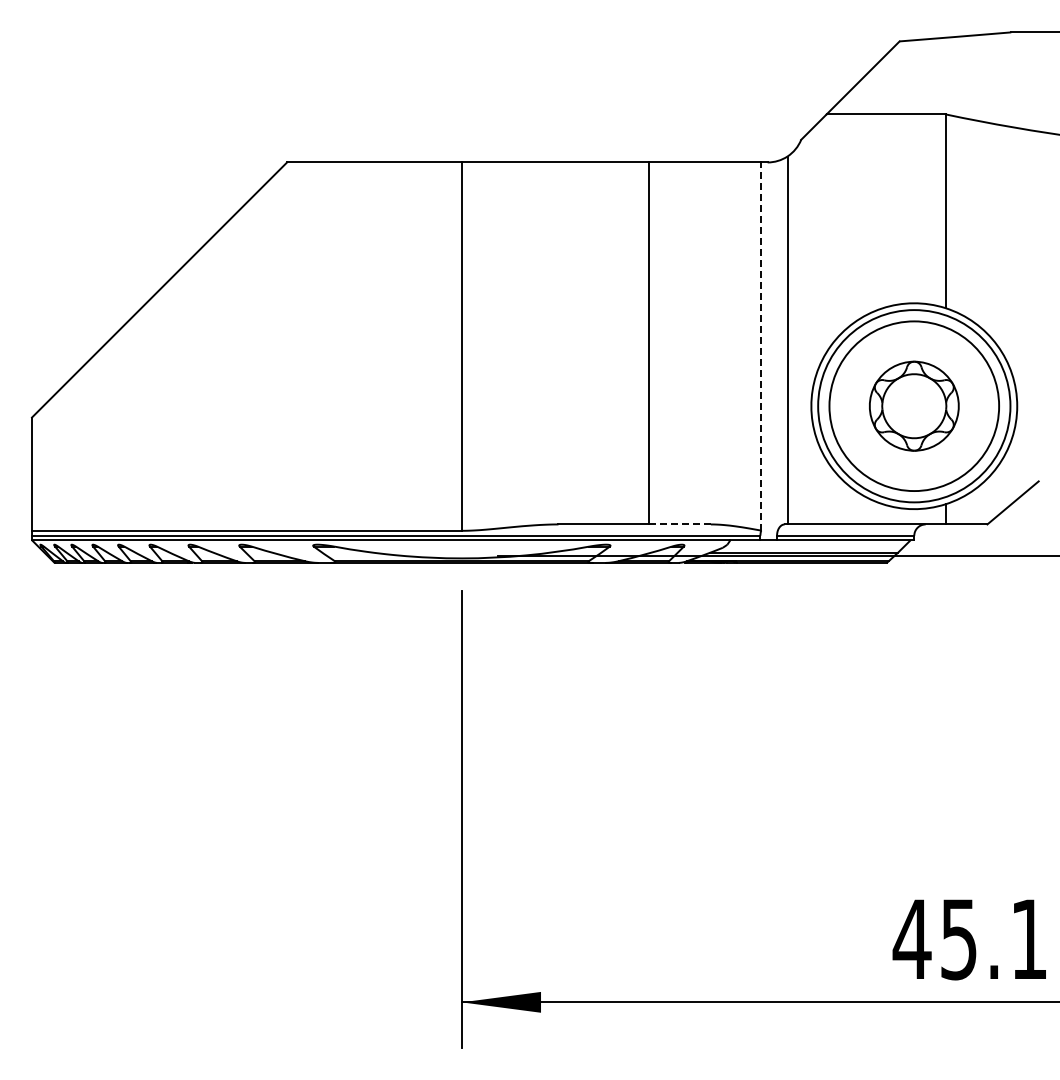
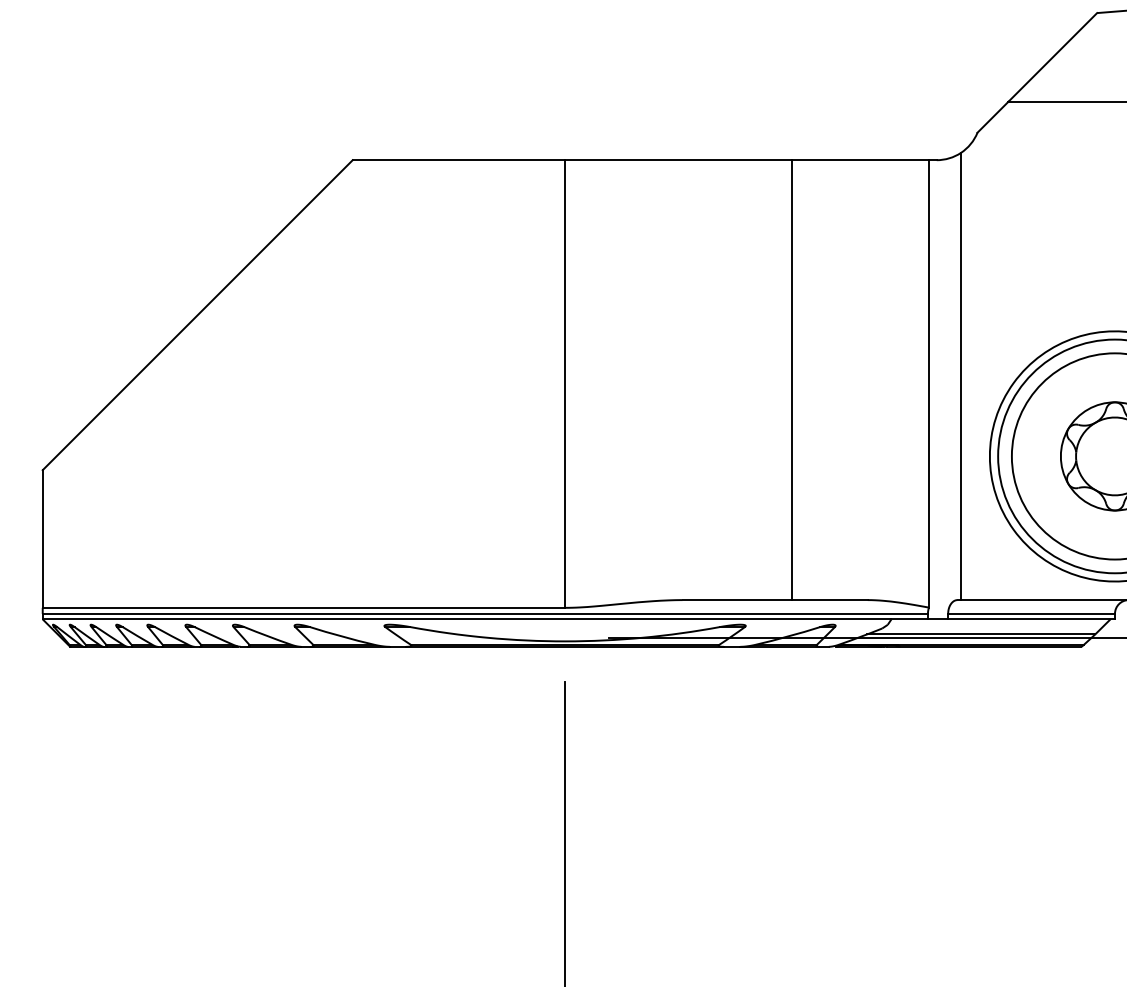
line: (761, 346) -> (929, 383), dashed -> solid
line: (679, 524) -> (829, 600), dashed -> solid

